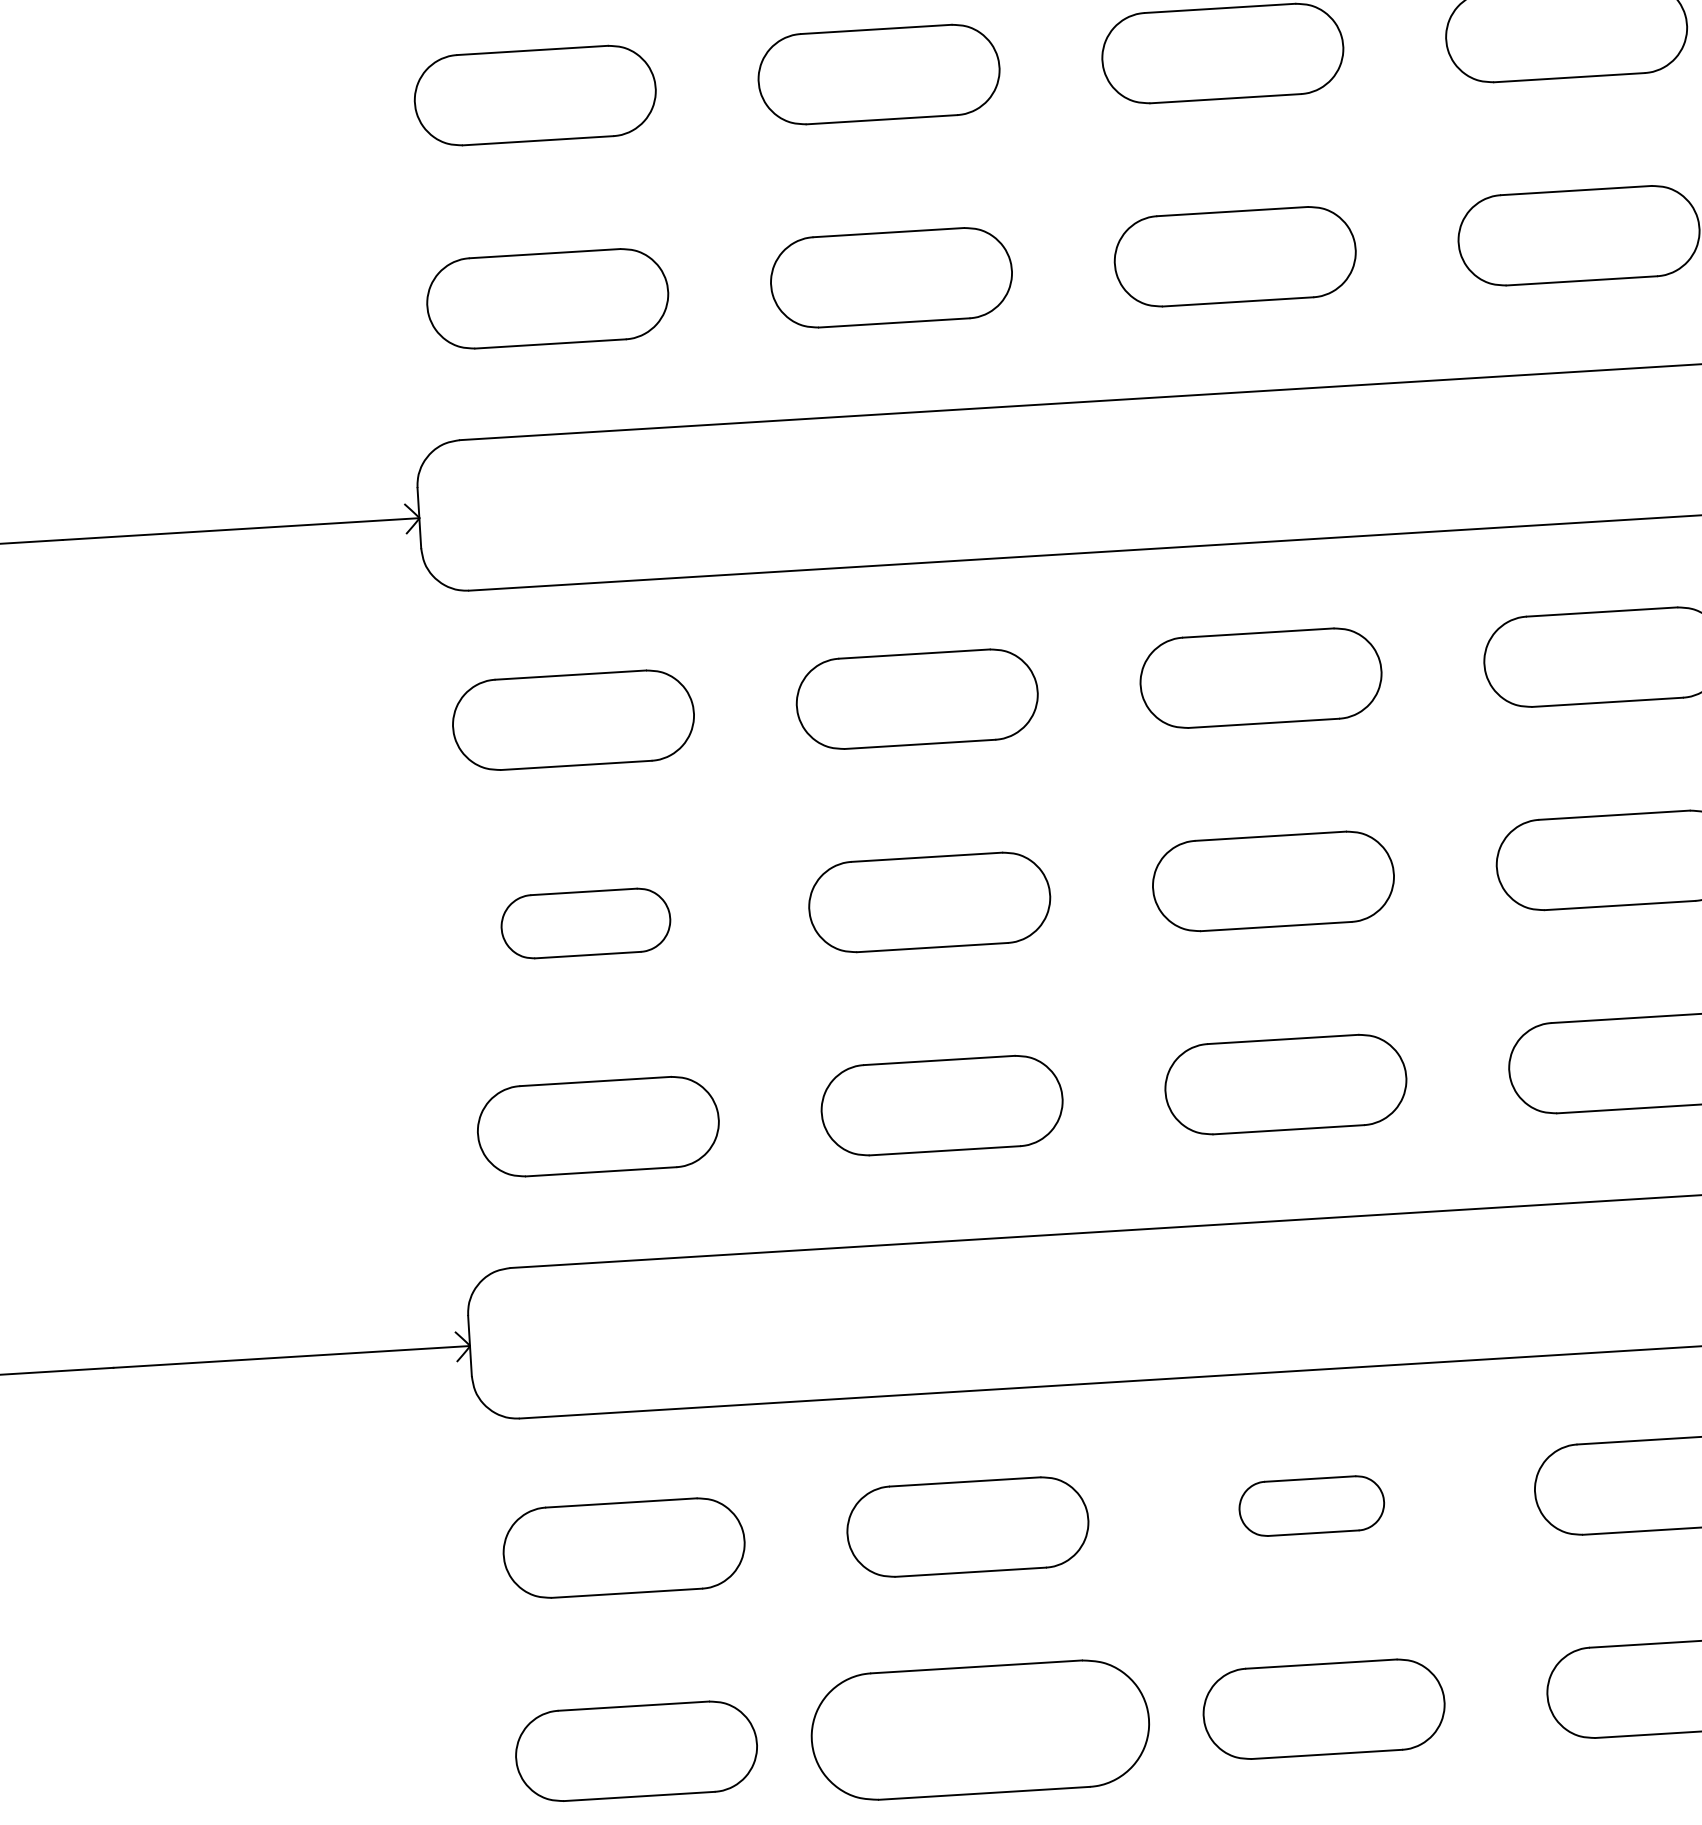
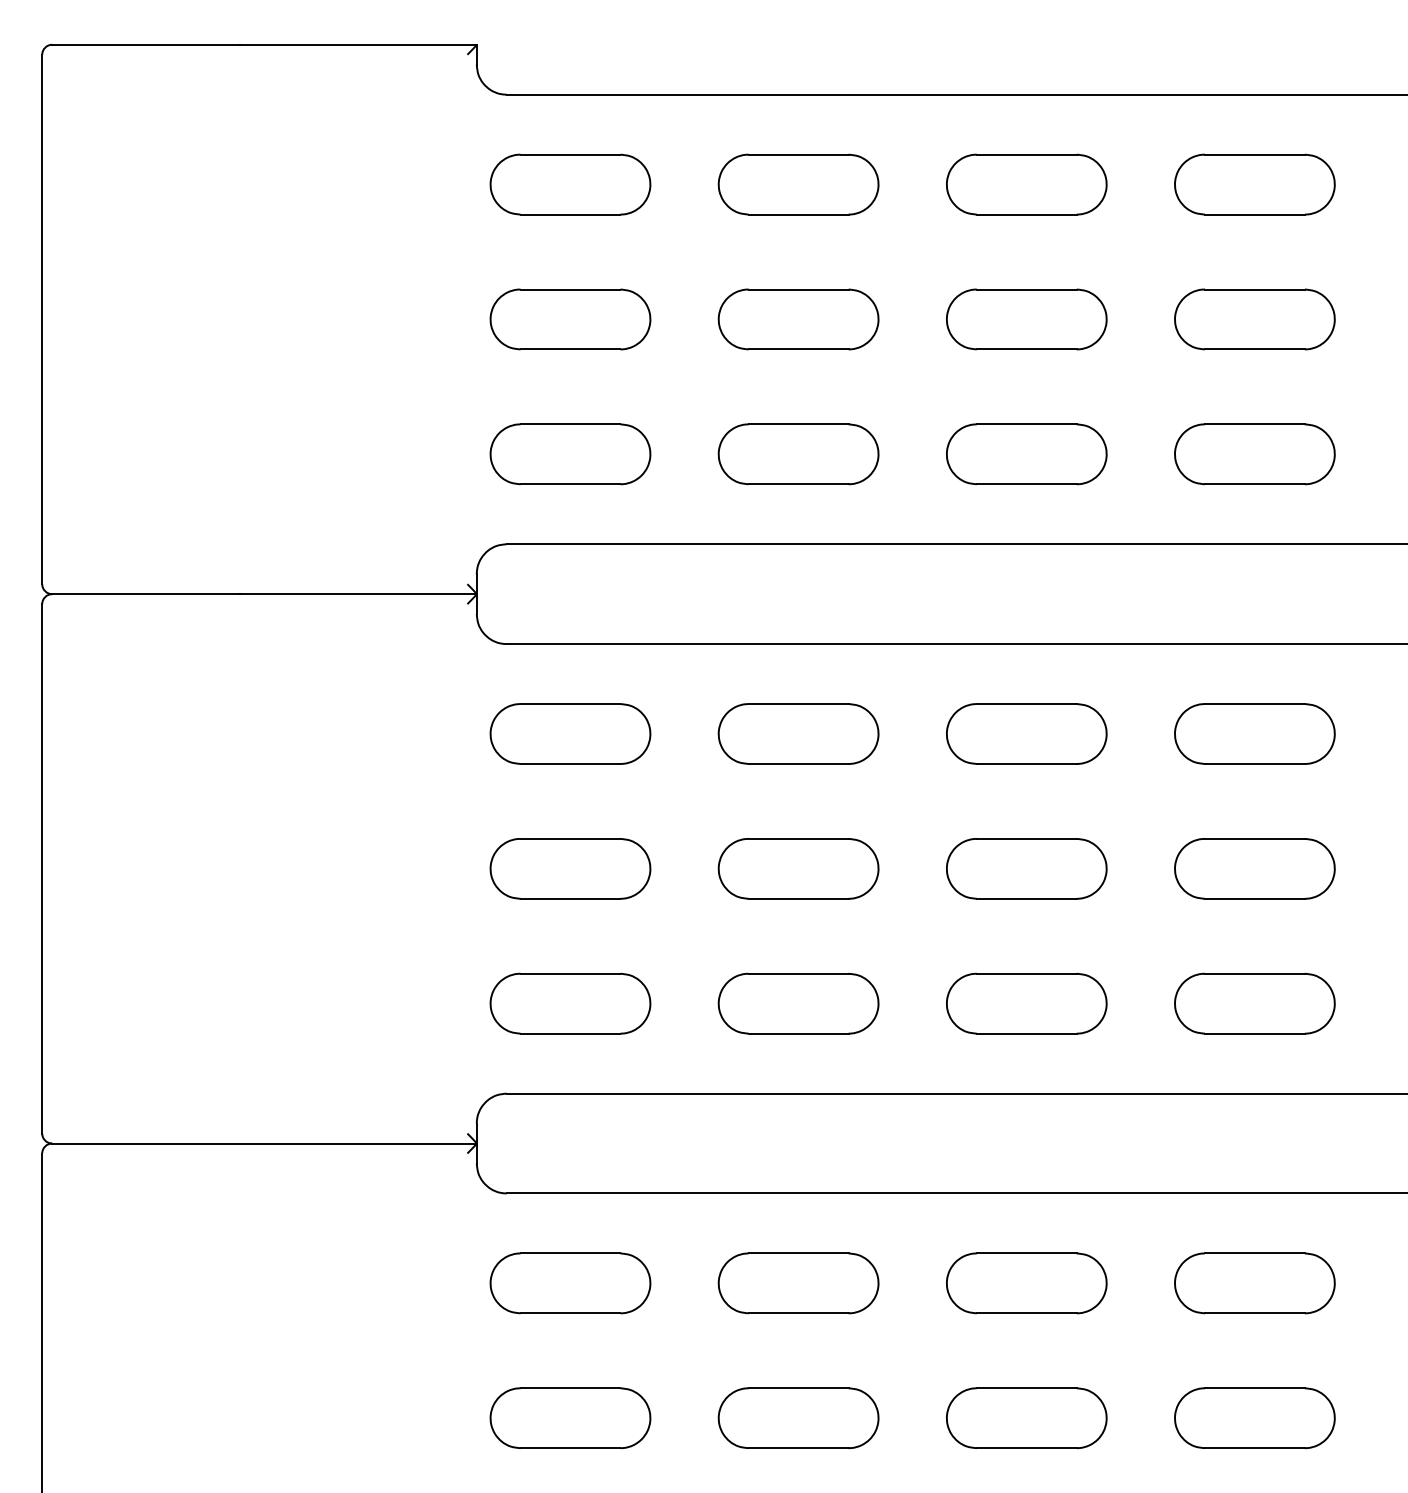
part: (585, 922) -> (570, 868), size x1.43
part: (1311, 1506) -> (1026, 1283), size x1.67
part: (980, 1730) -> (798, 1418), size x0.71

